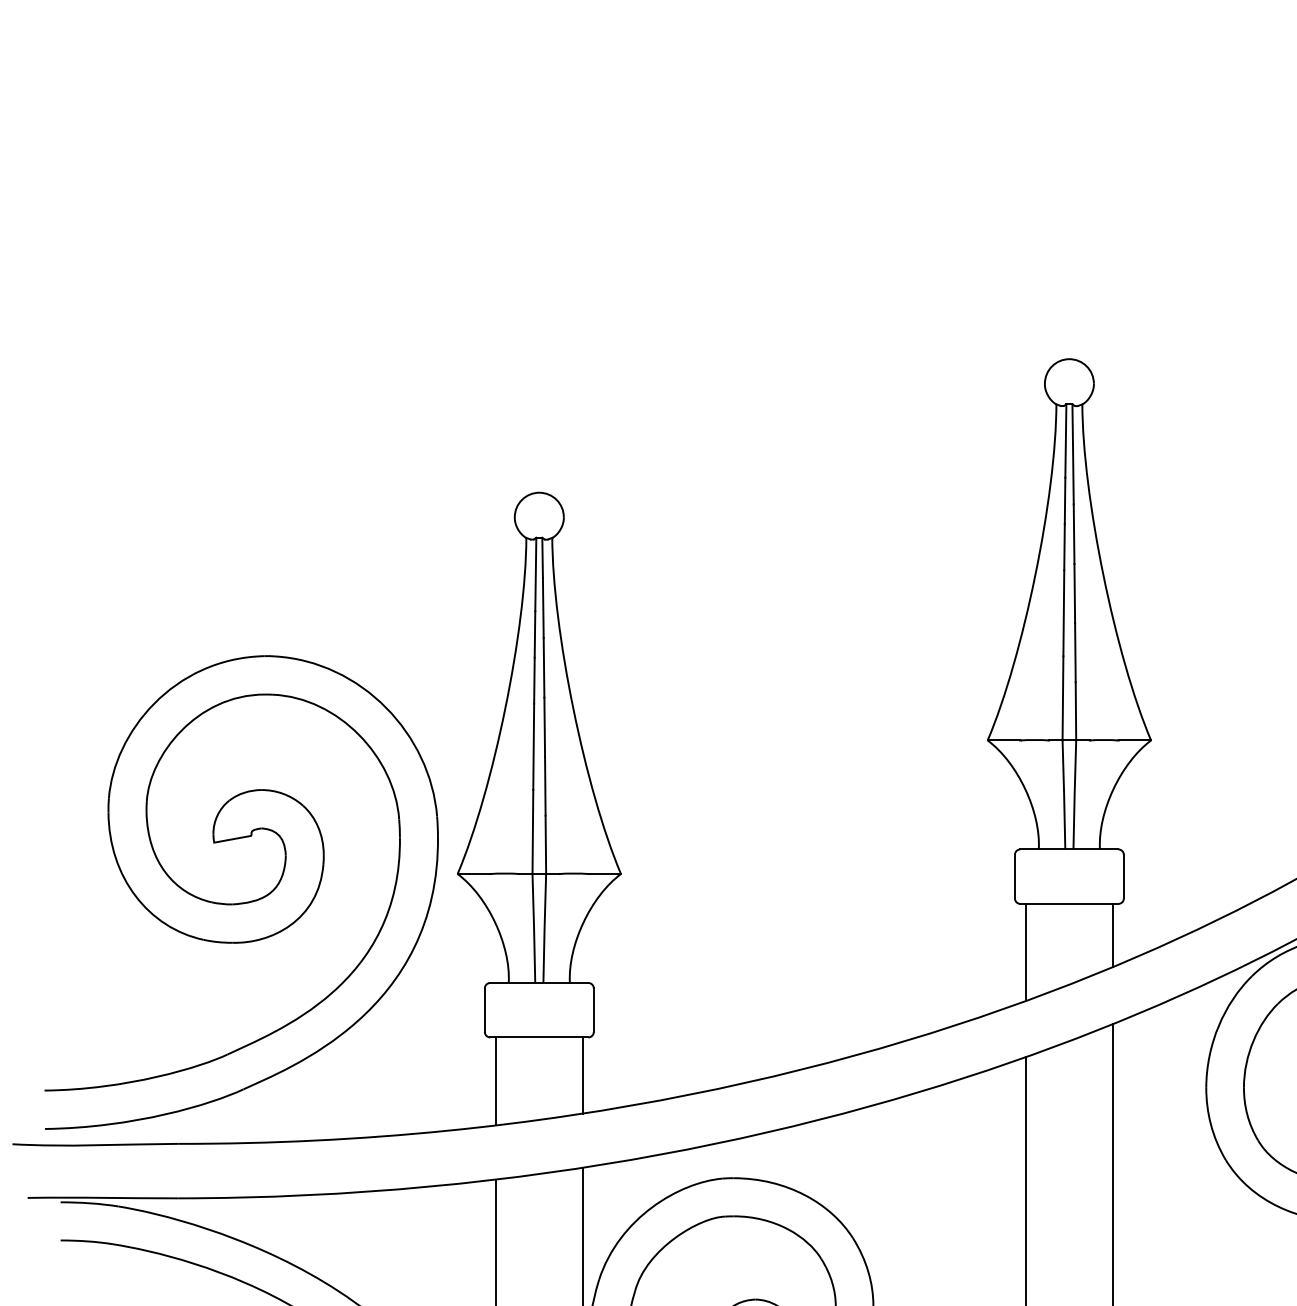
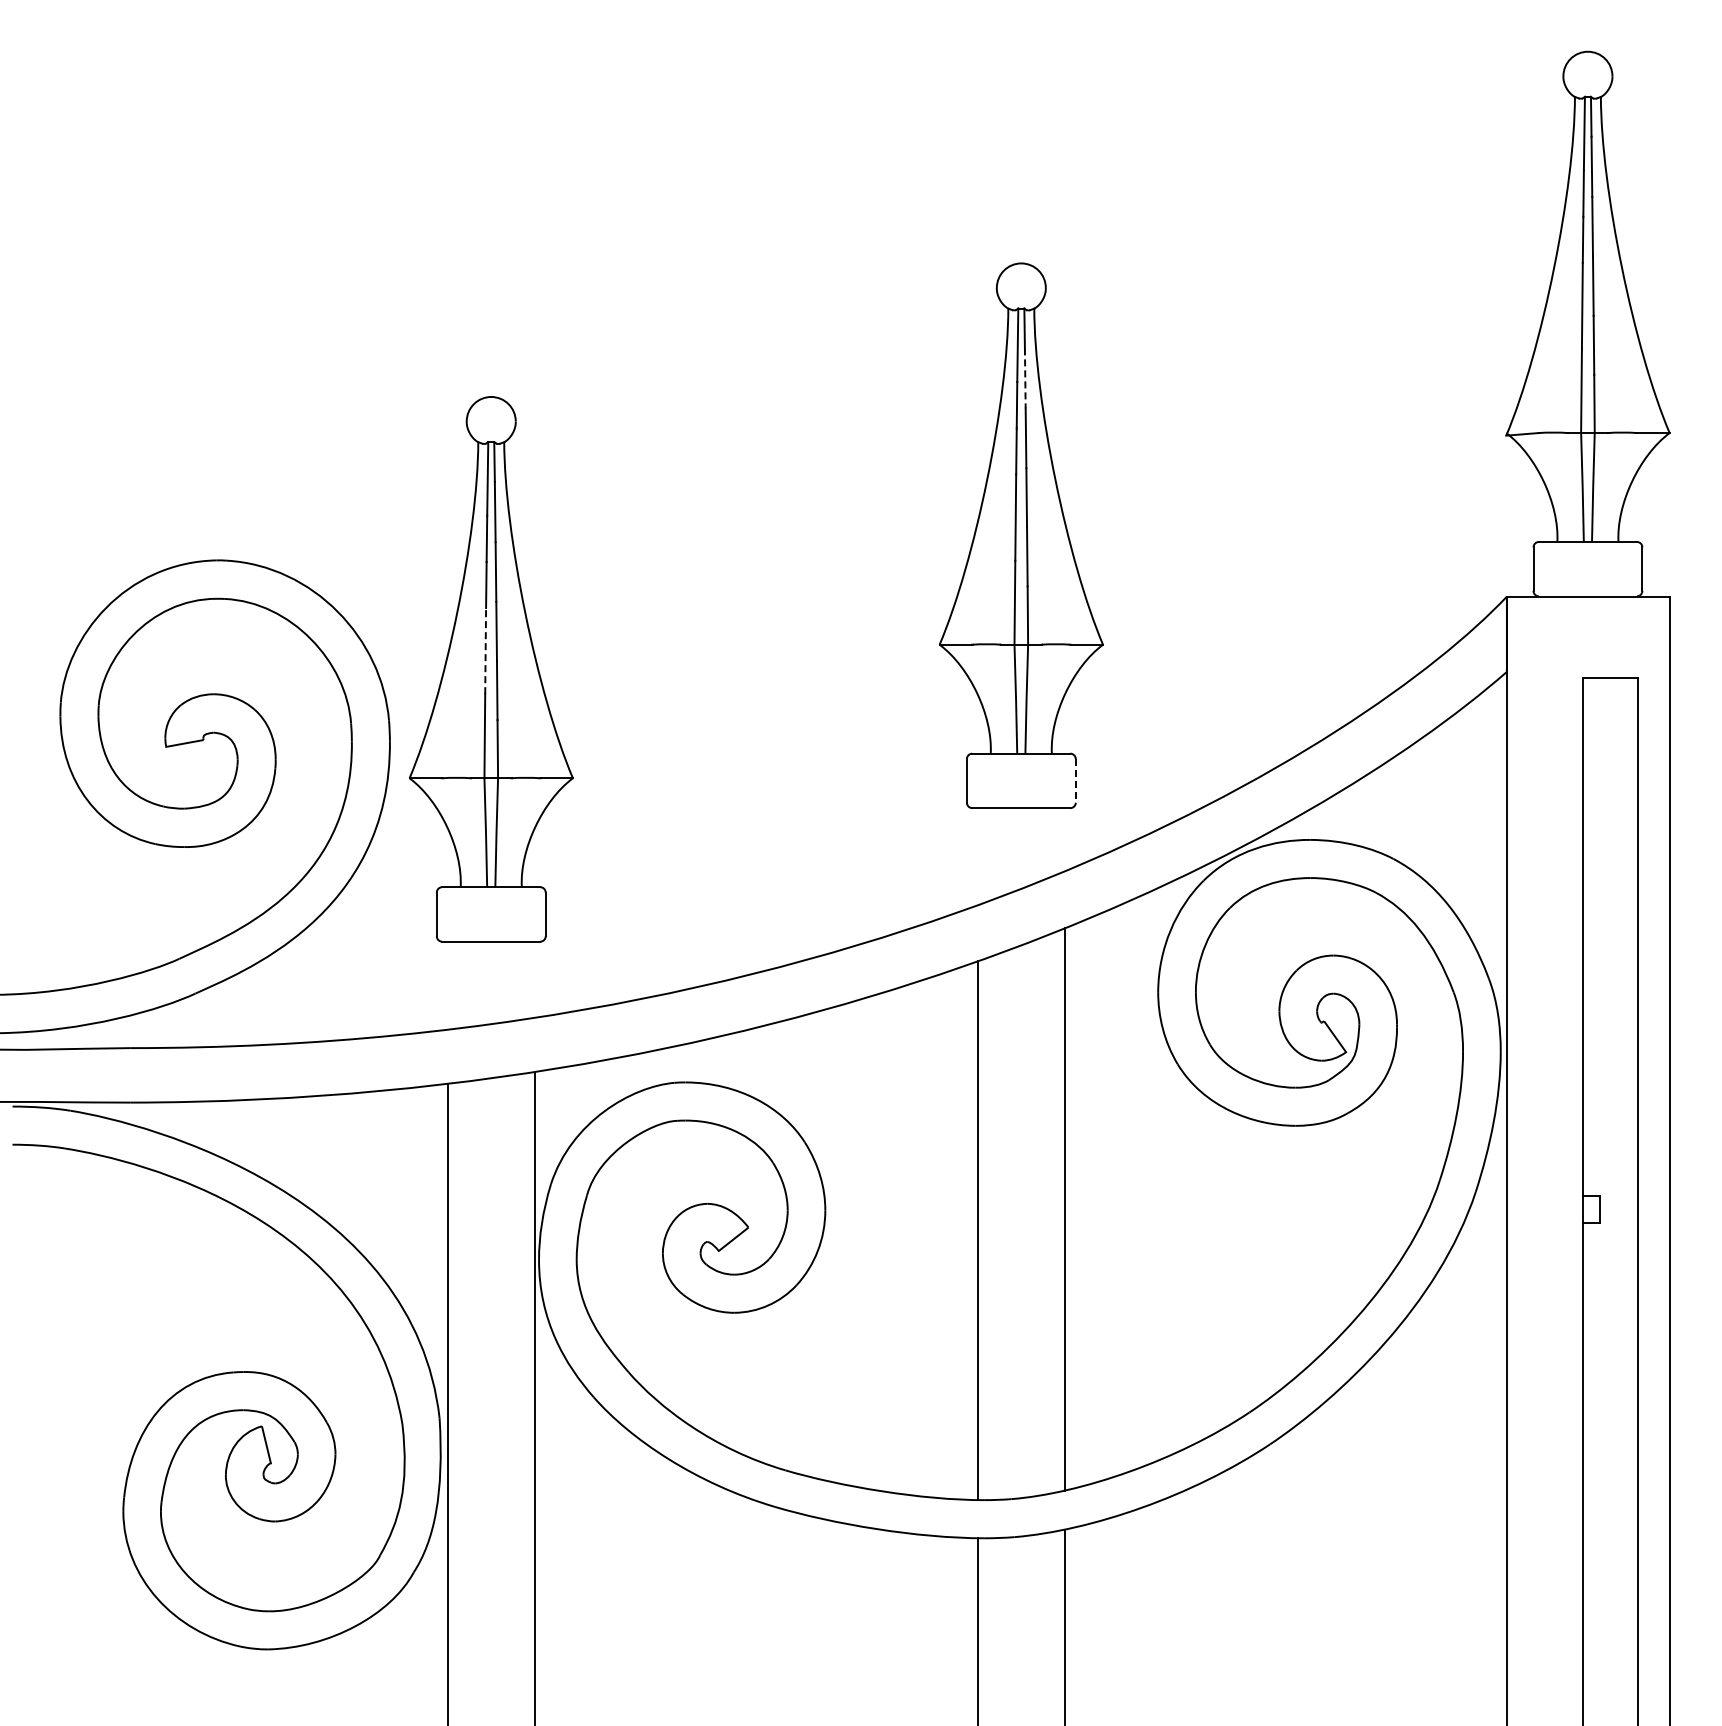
line: (1073, 474) -> (1025, 378), solid -> dashed
line: (533, 746) -> (485, 650), solid -> dashed
line: (1123, 876) -> (1075, 780), solid -> dashed
line: (1112, 935) -> (1064, 839), removed
line: (1025, 952) -> (977, 856), removed
line: (582, 1075) -> (534, 979), removed
line: (495, 1080) -> (447, 984), removed

